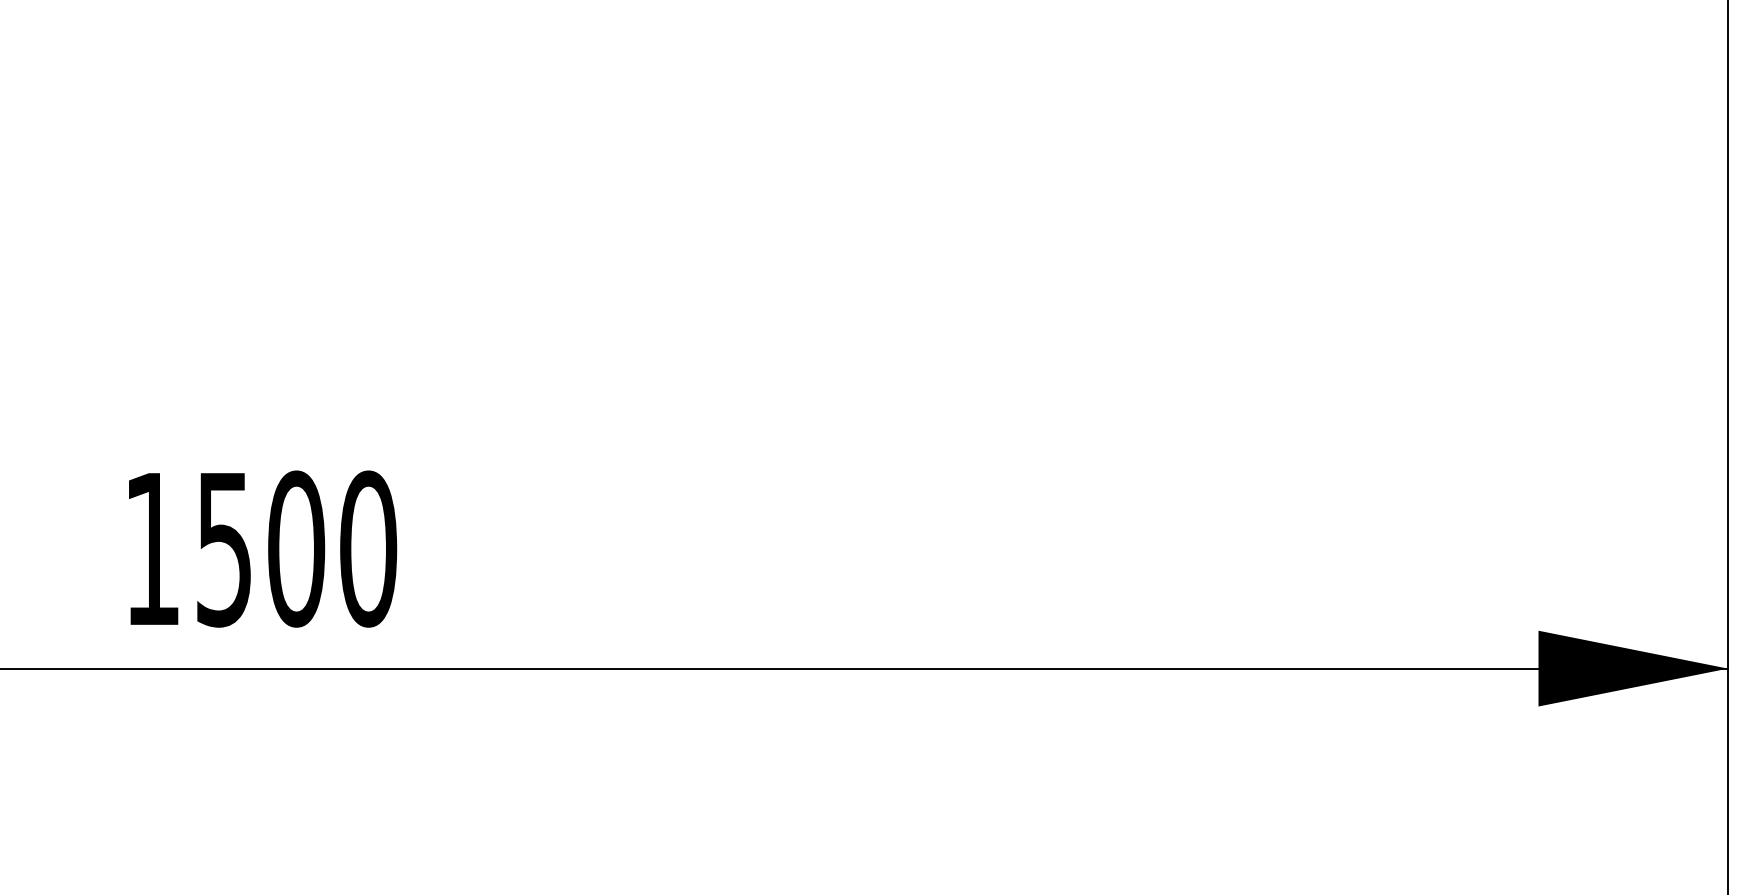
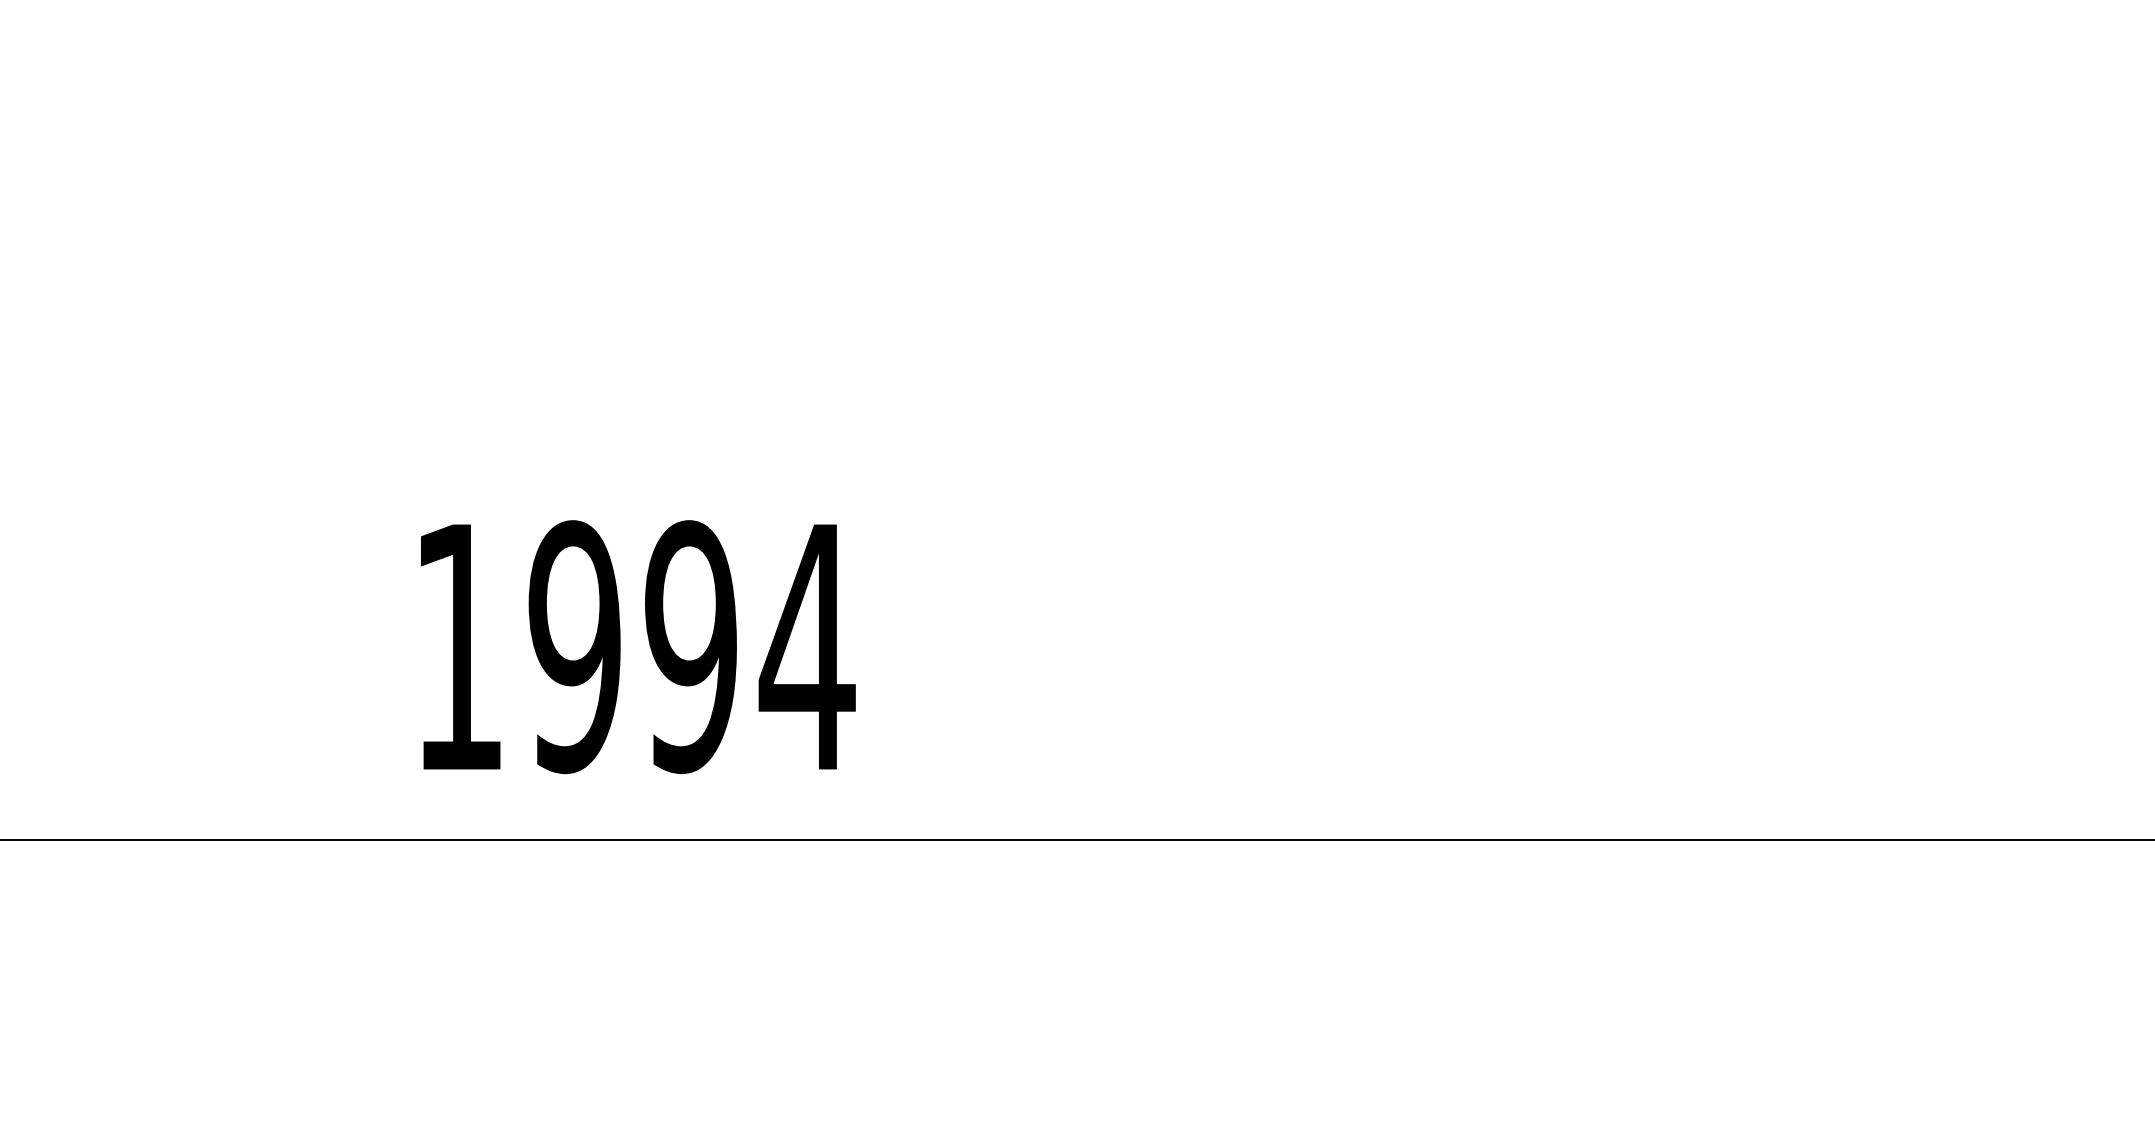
text: (296, 548) -> (691, 646), 1500 -> 1994

